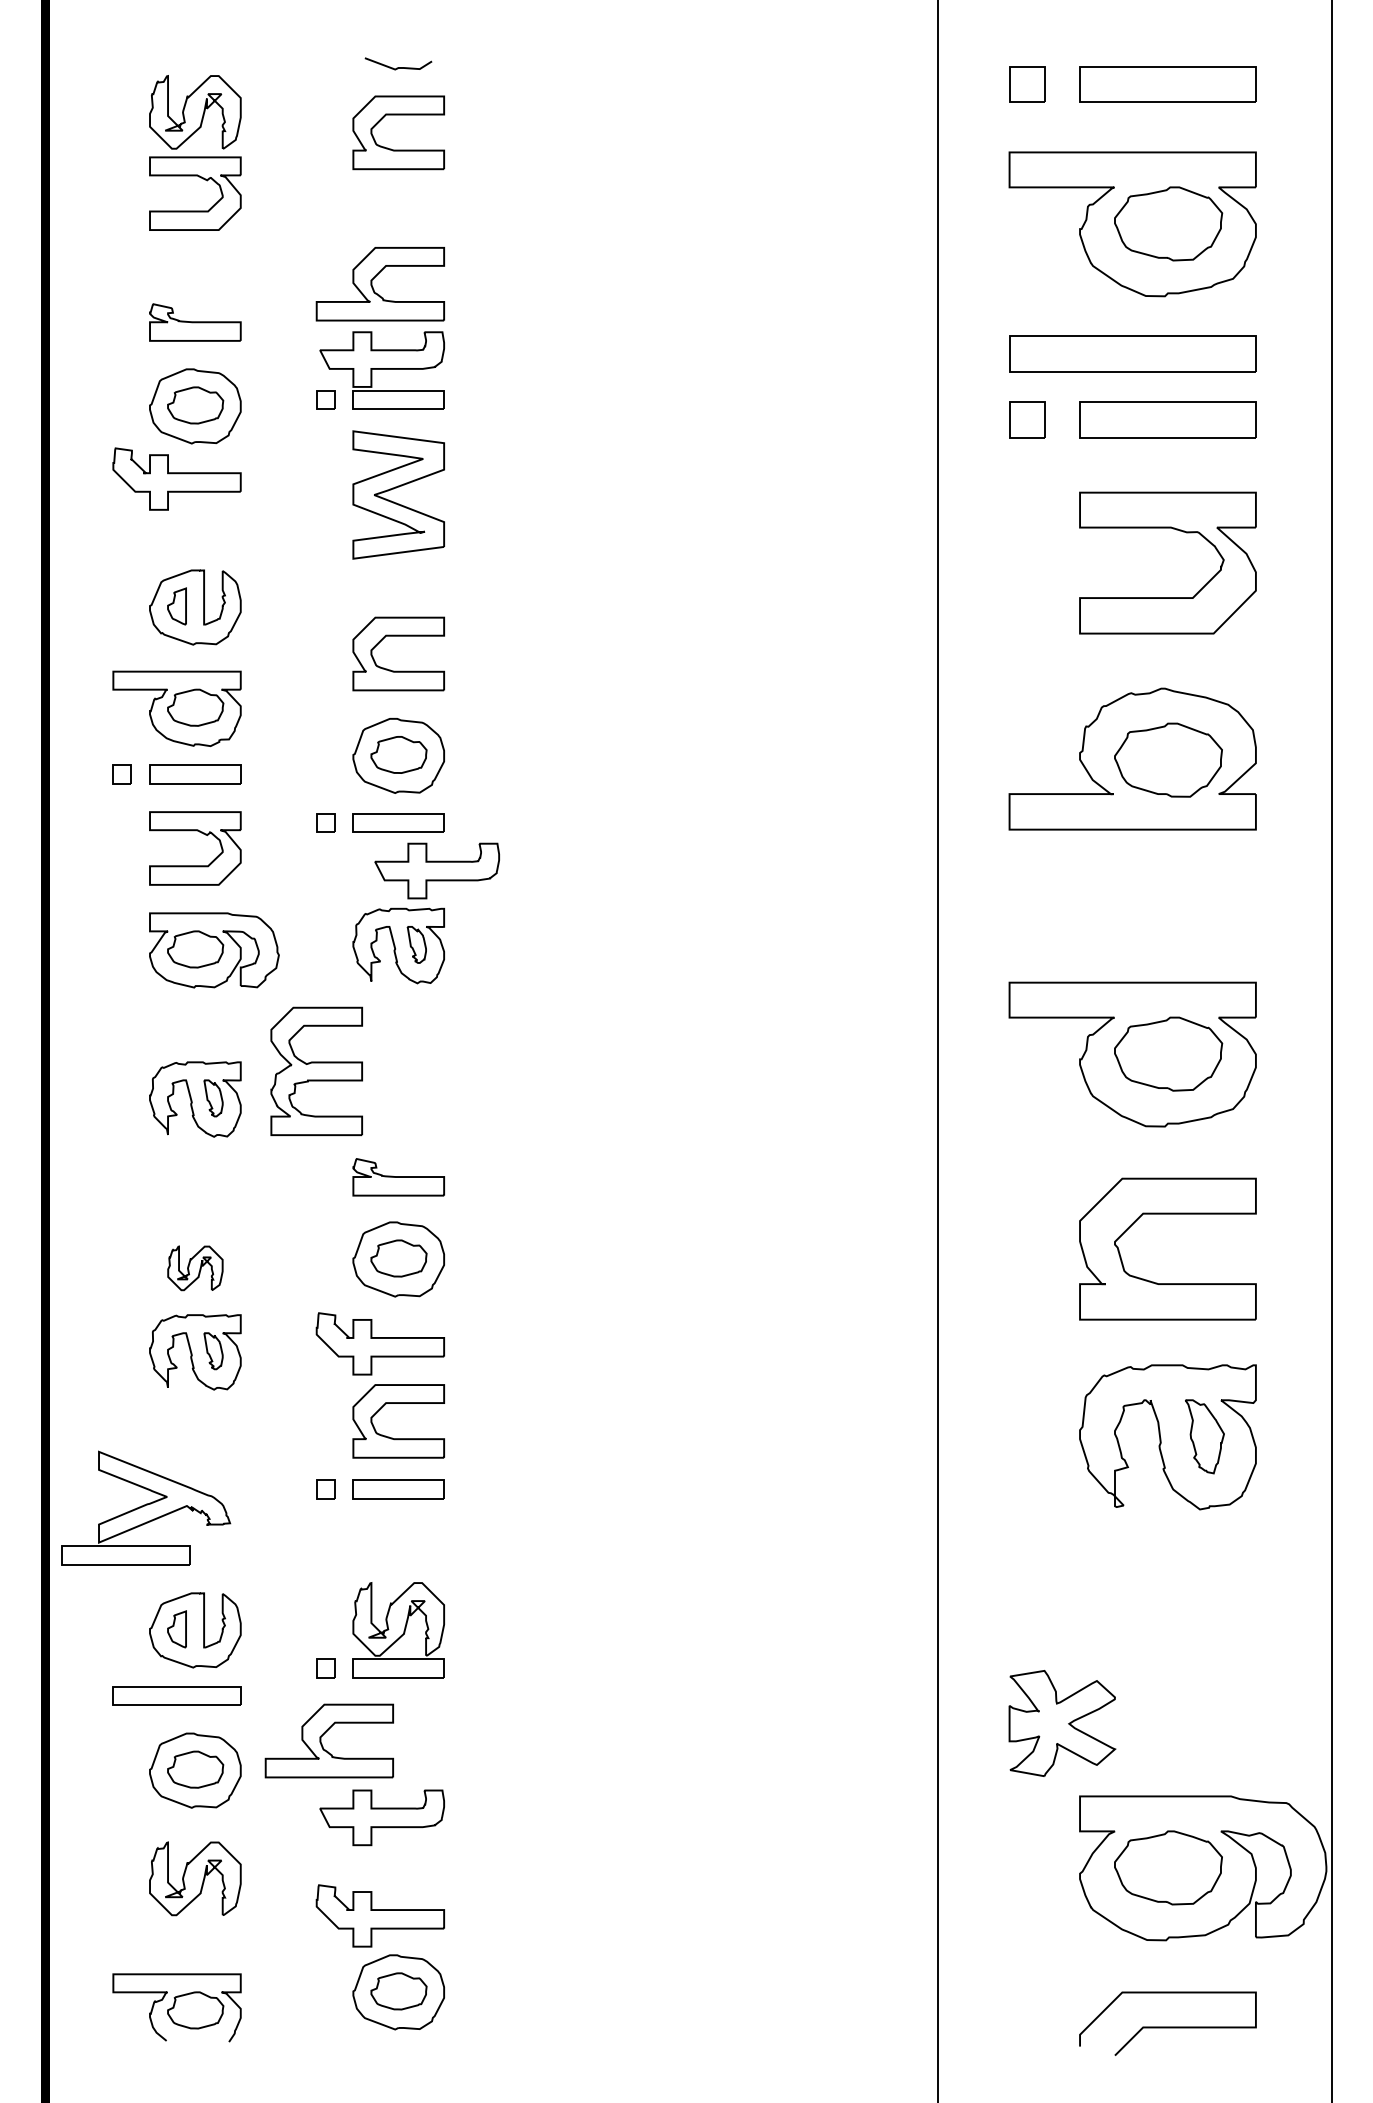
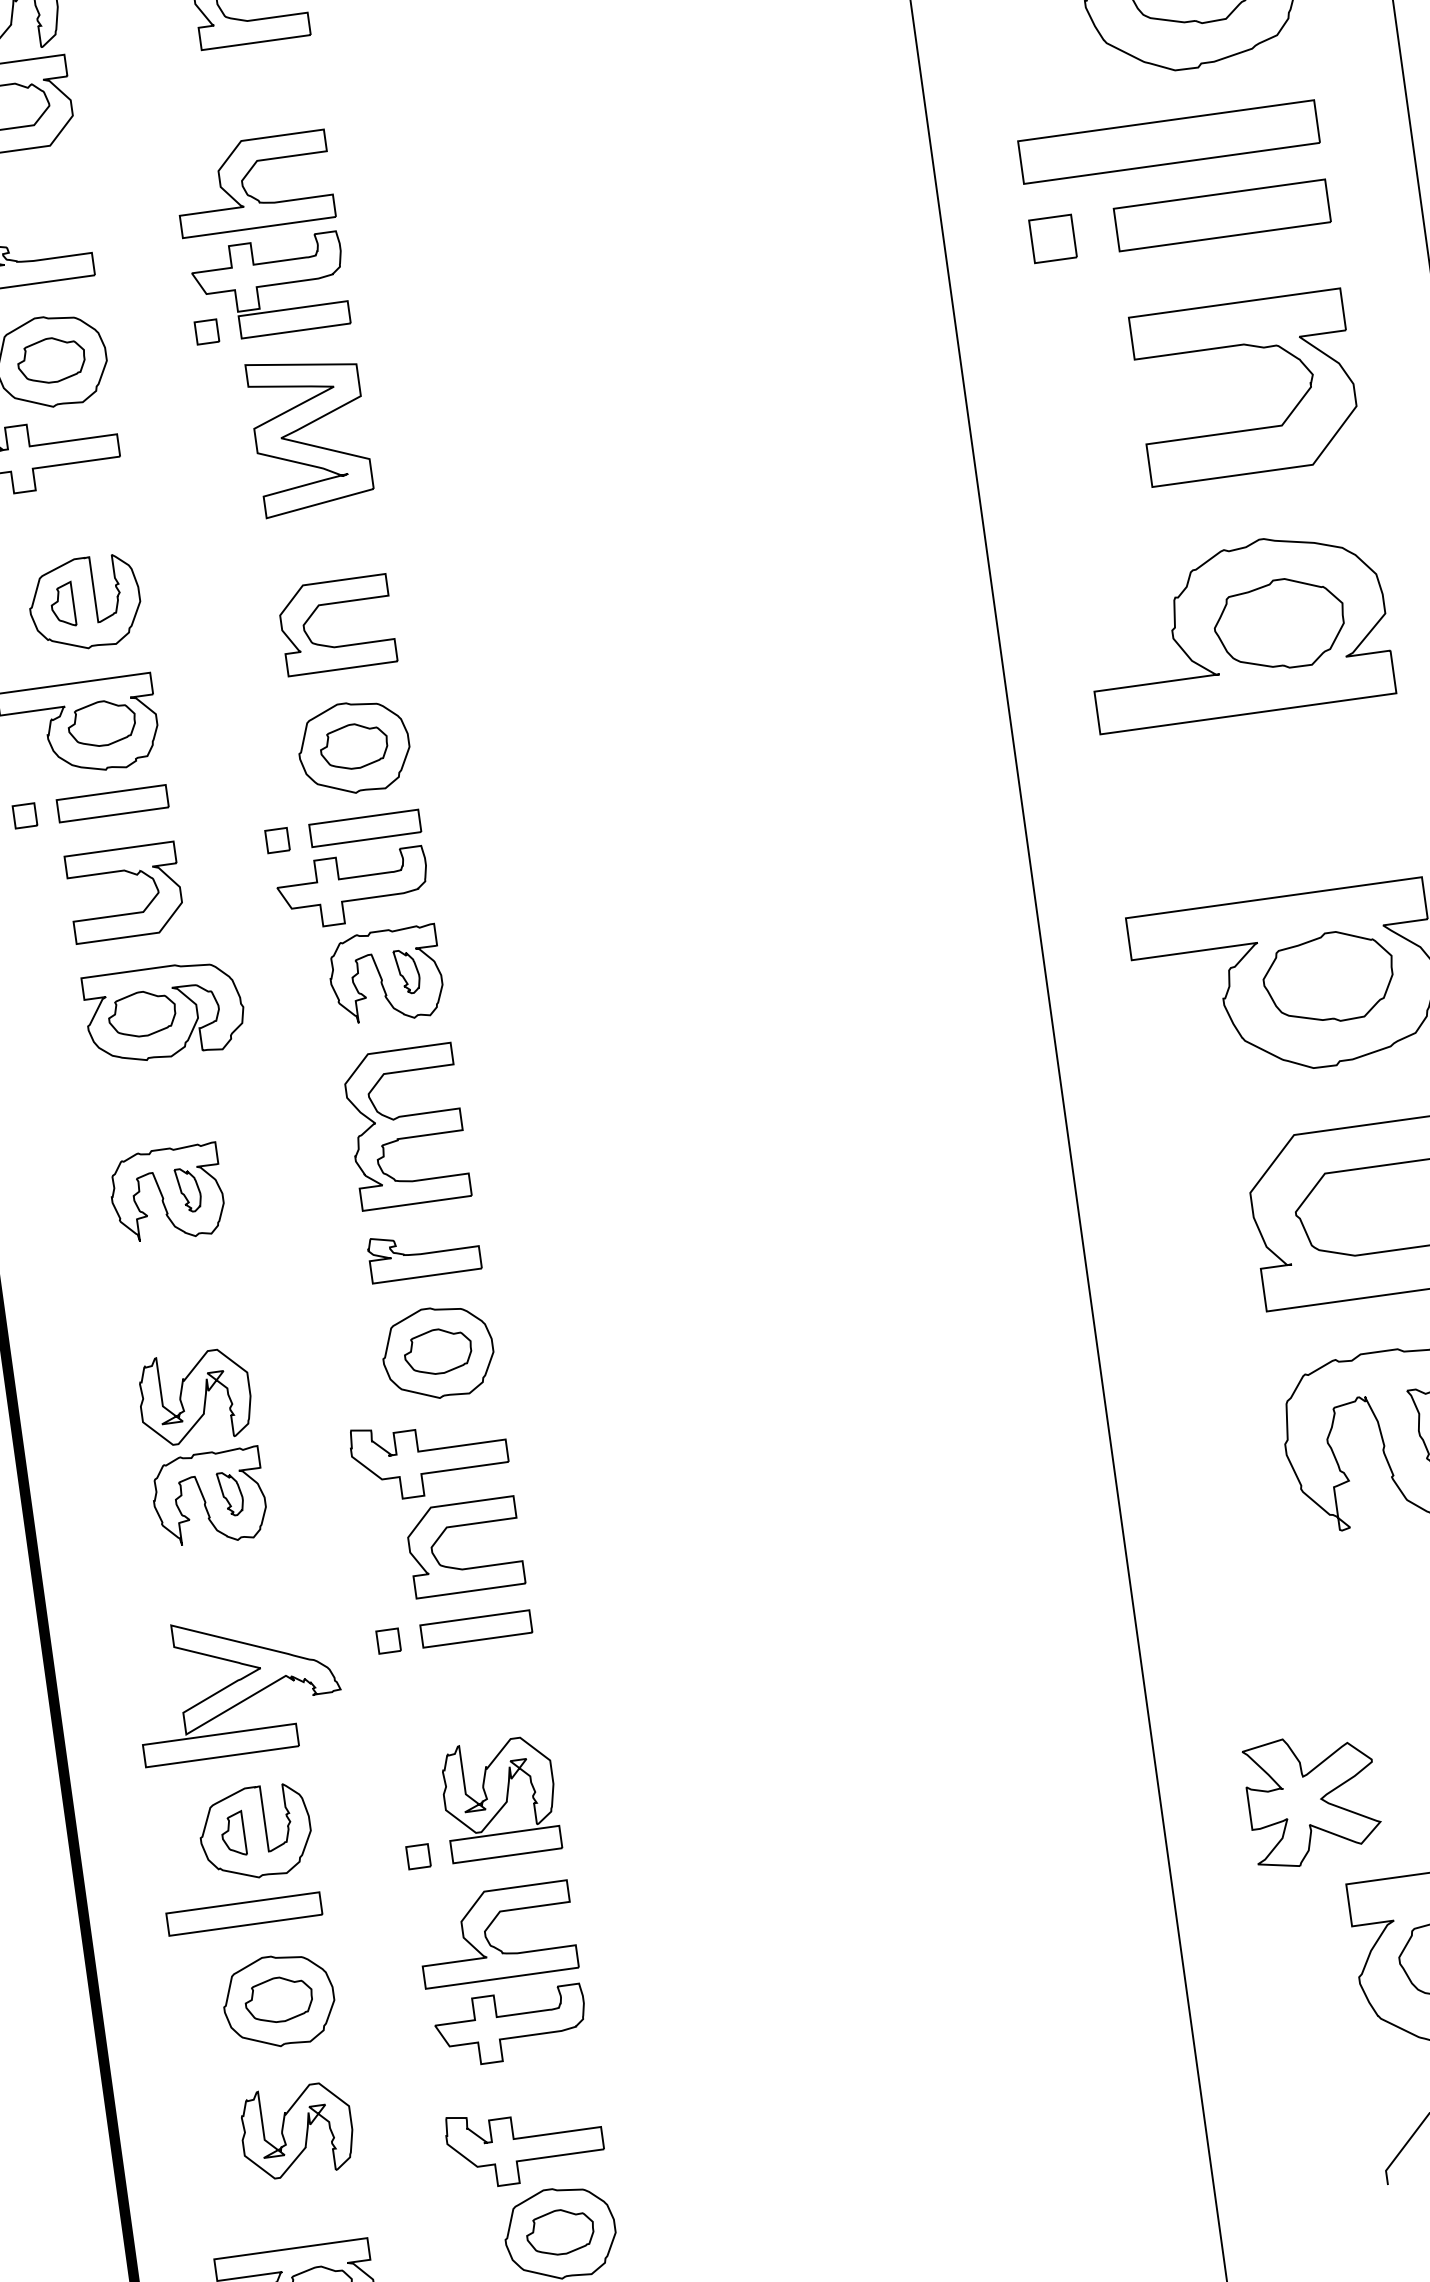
part: (436, 870) -> (352, 888), moved
part: (316, 1071) -> (406, 1126), moved
part: (195, 1268) -> (195, 1397), size x1.67
part: (146, 1507) -> (237, 1684), moved
part: (322, 1743) -> (488, 1938), moved

